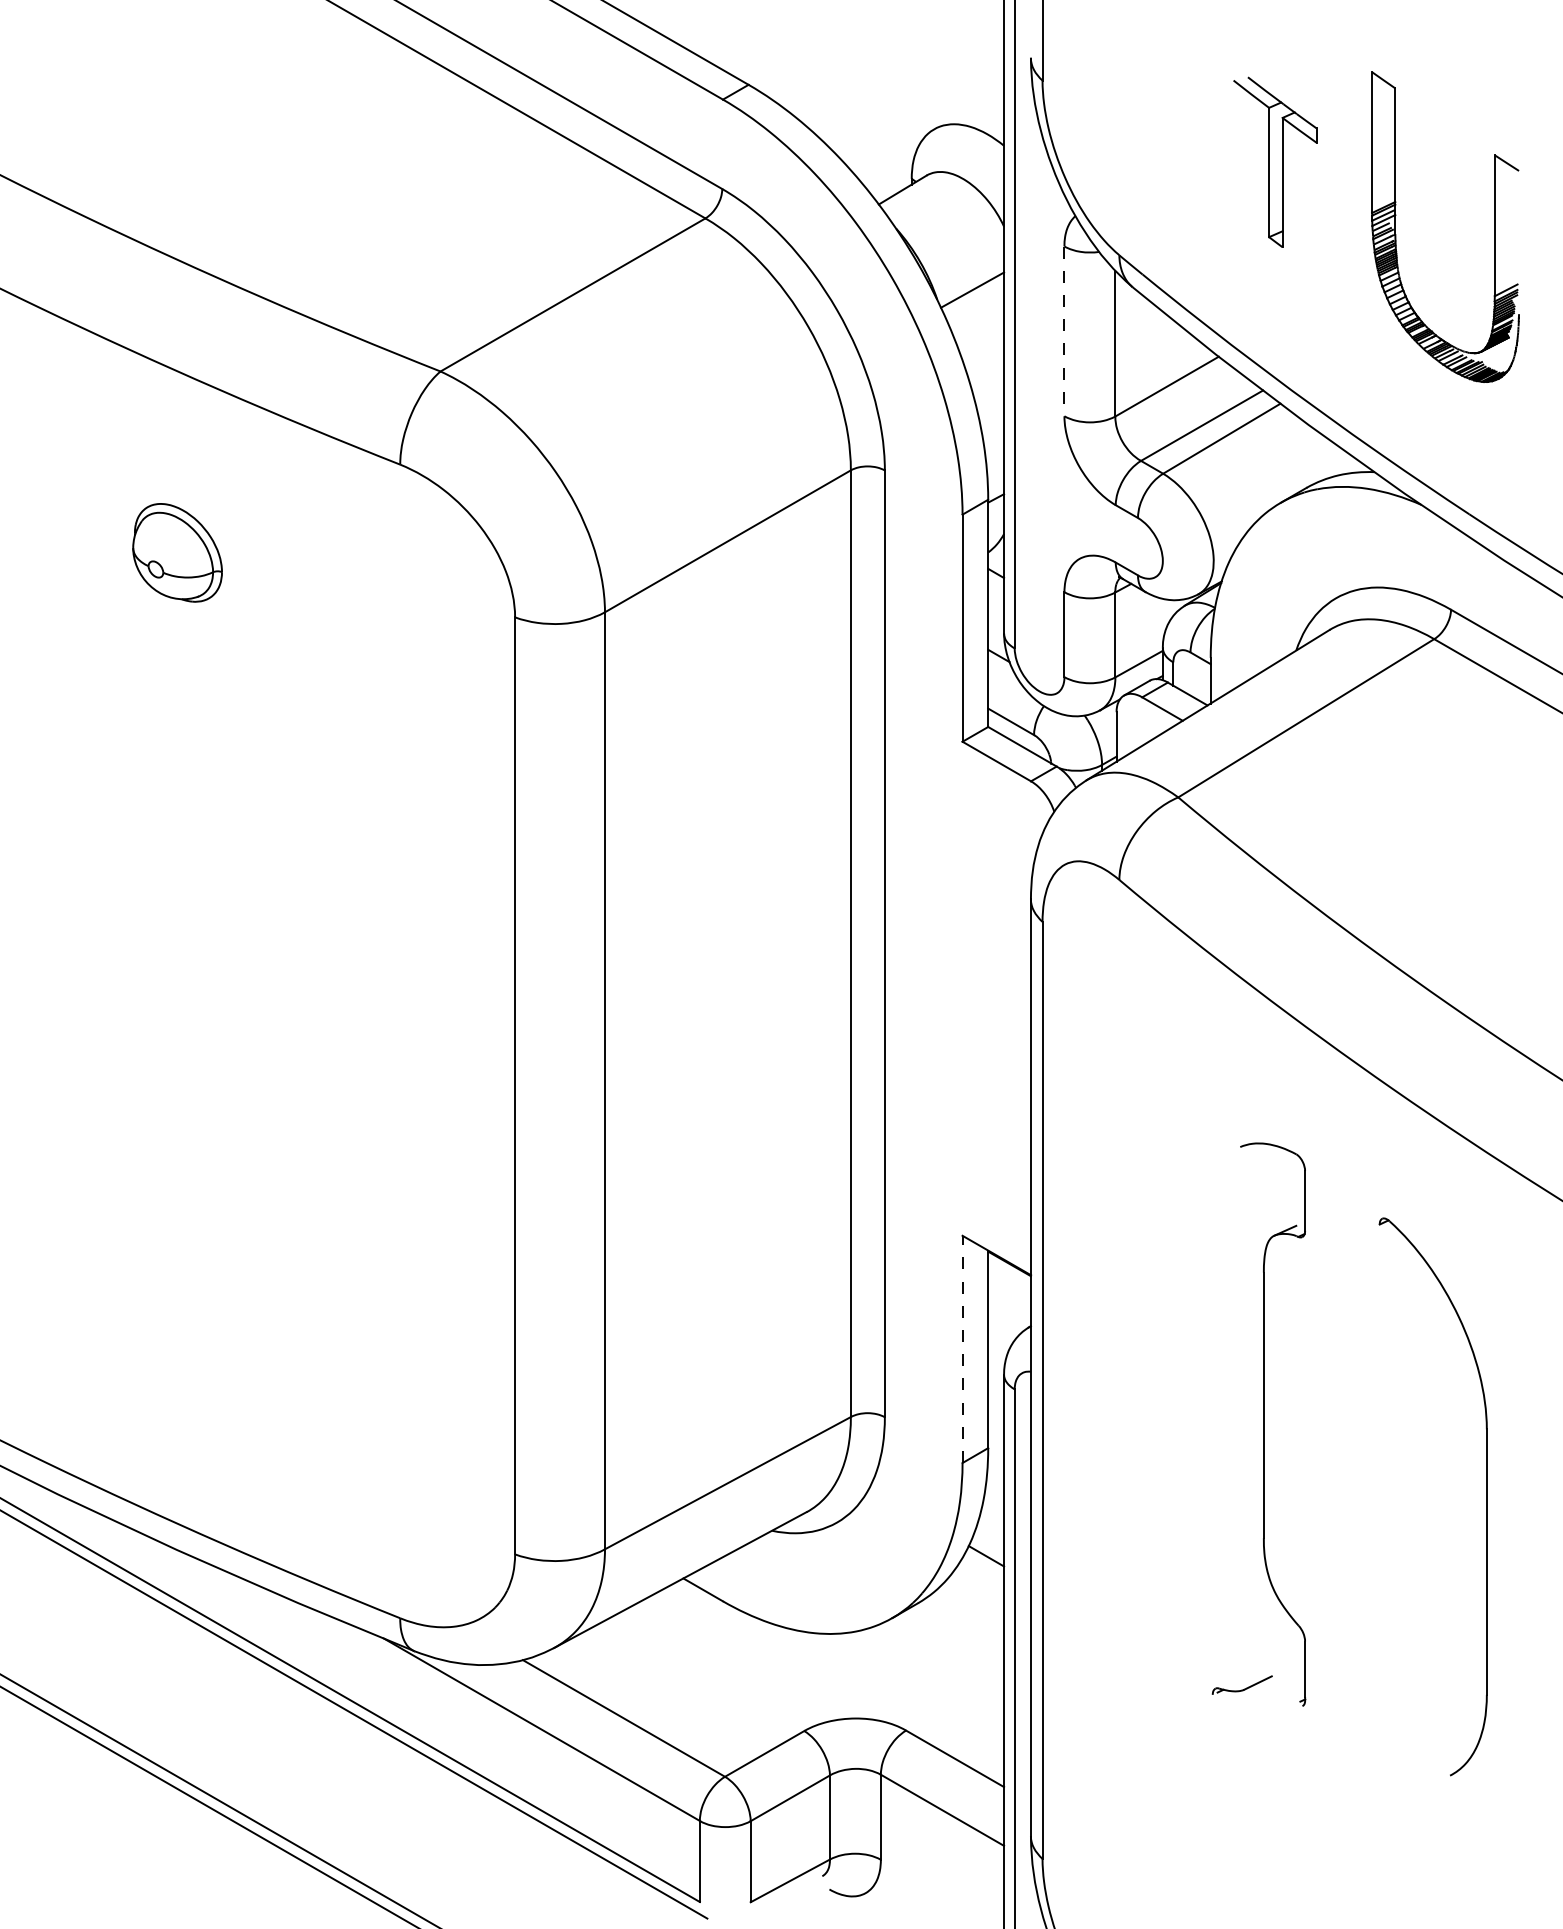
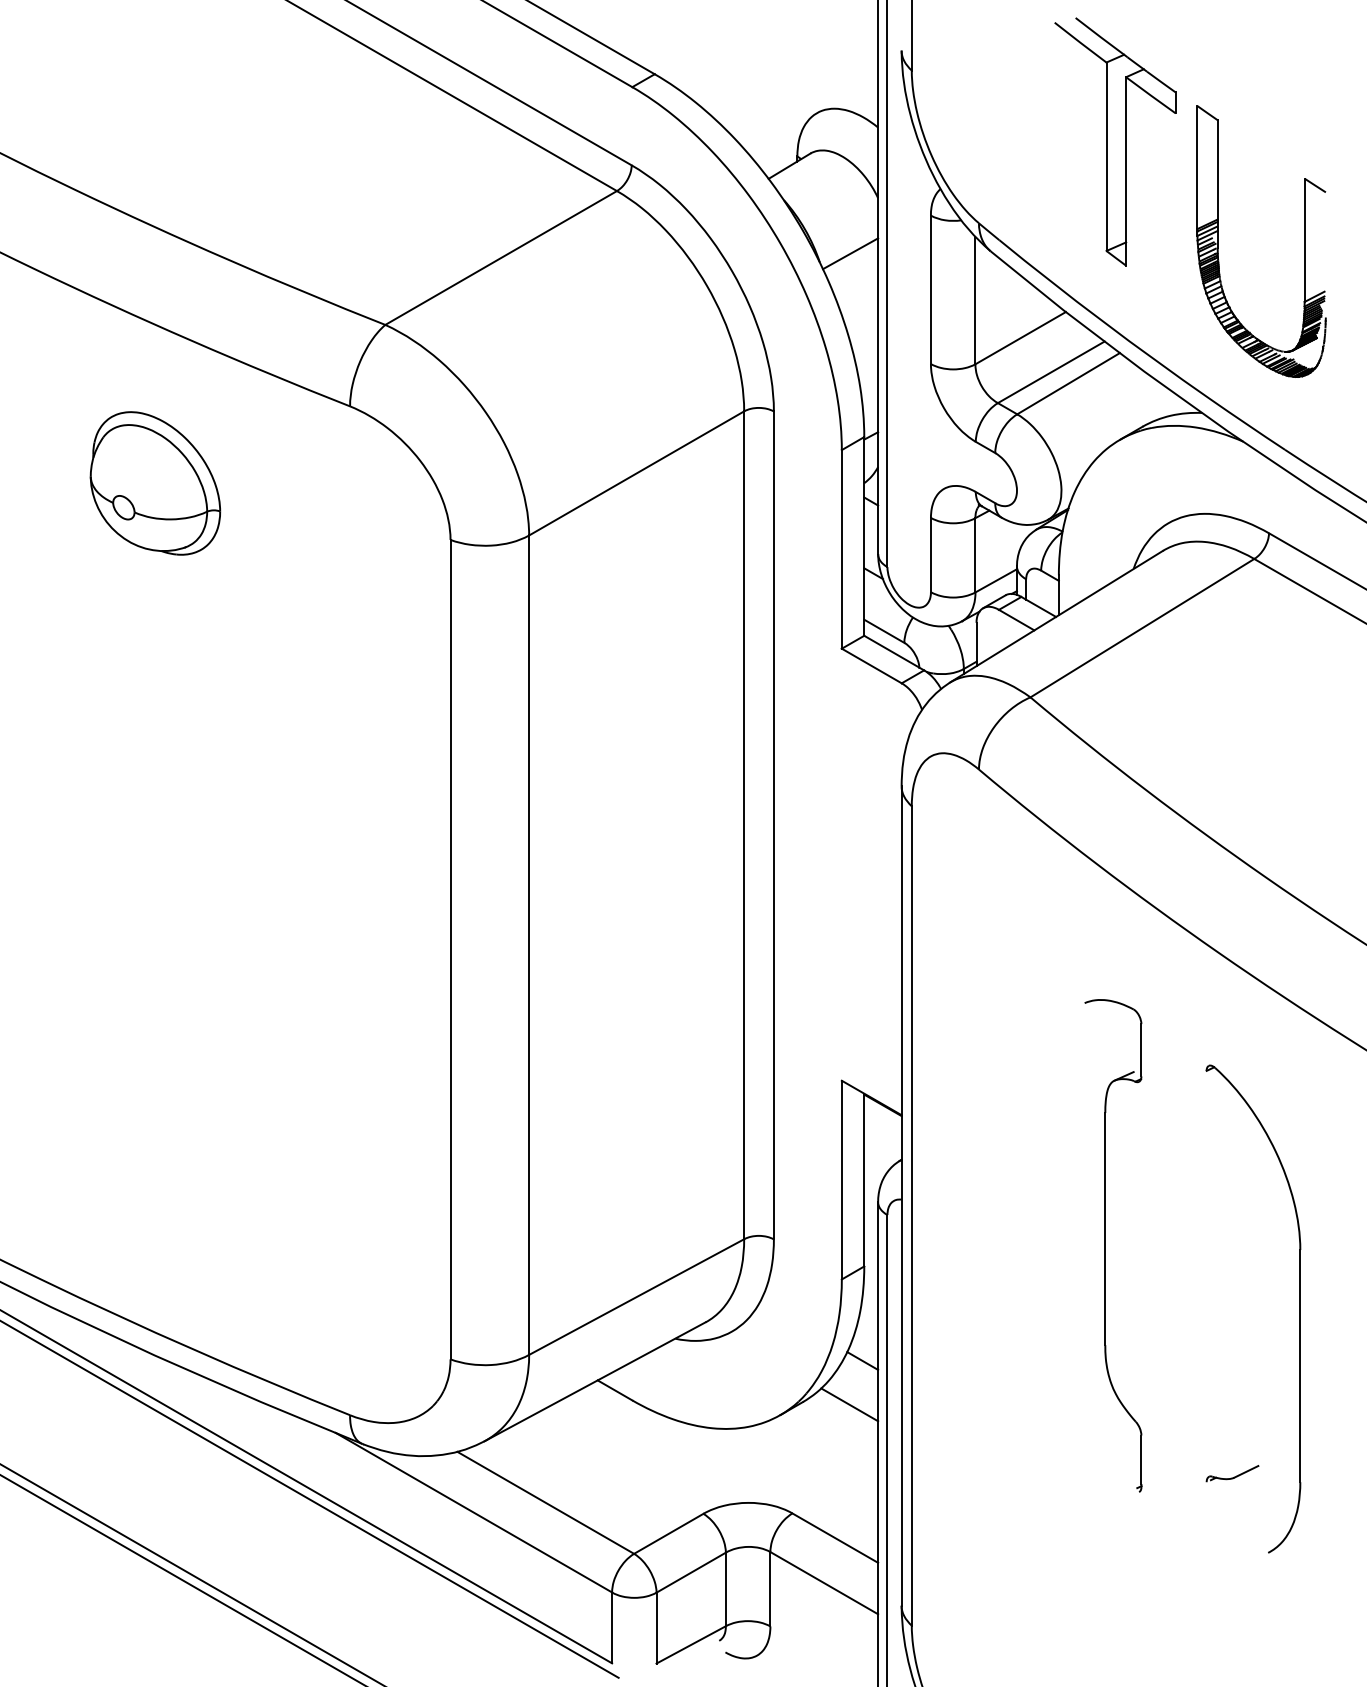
part: (1274, 162) -> (1114, 142), size x1.67
part: (1494, 226) -> (1304, 240), moved
line: (1064, 331) -> (930, 289), dashed -> solid
part: (177, 552) -> (155, 483), size x1.67
line: (962, 1349) -> (841, 1180), dashed -> solid
line: (971, 1606) -> (849, 1404), added
part: (1241, 1684) -> (1231, 1473), moved

